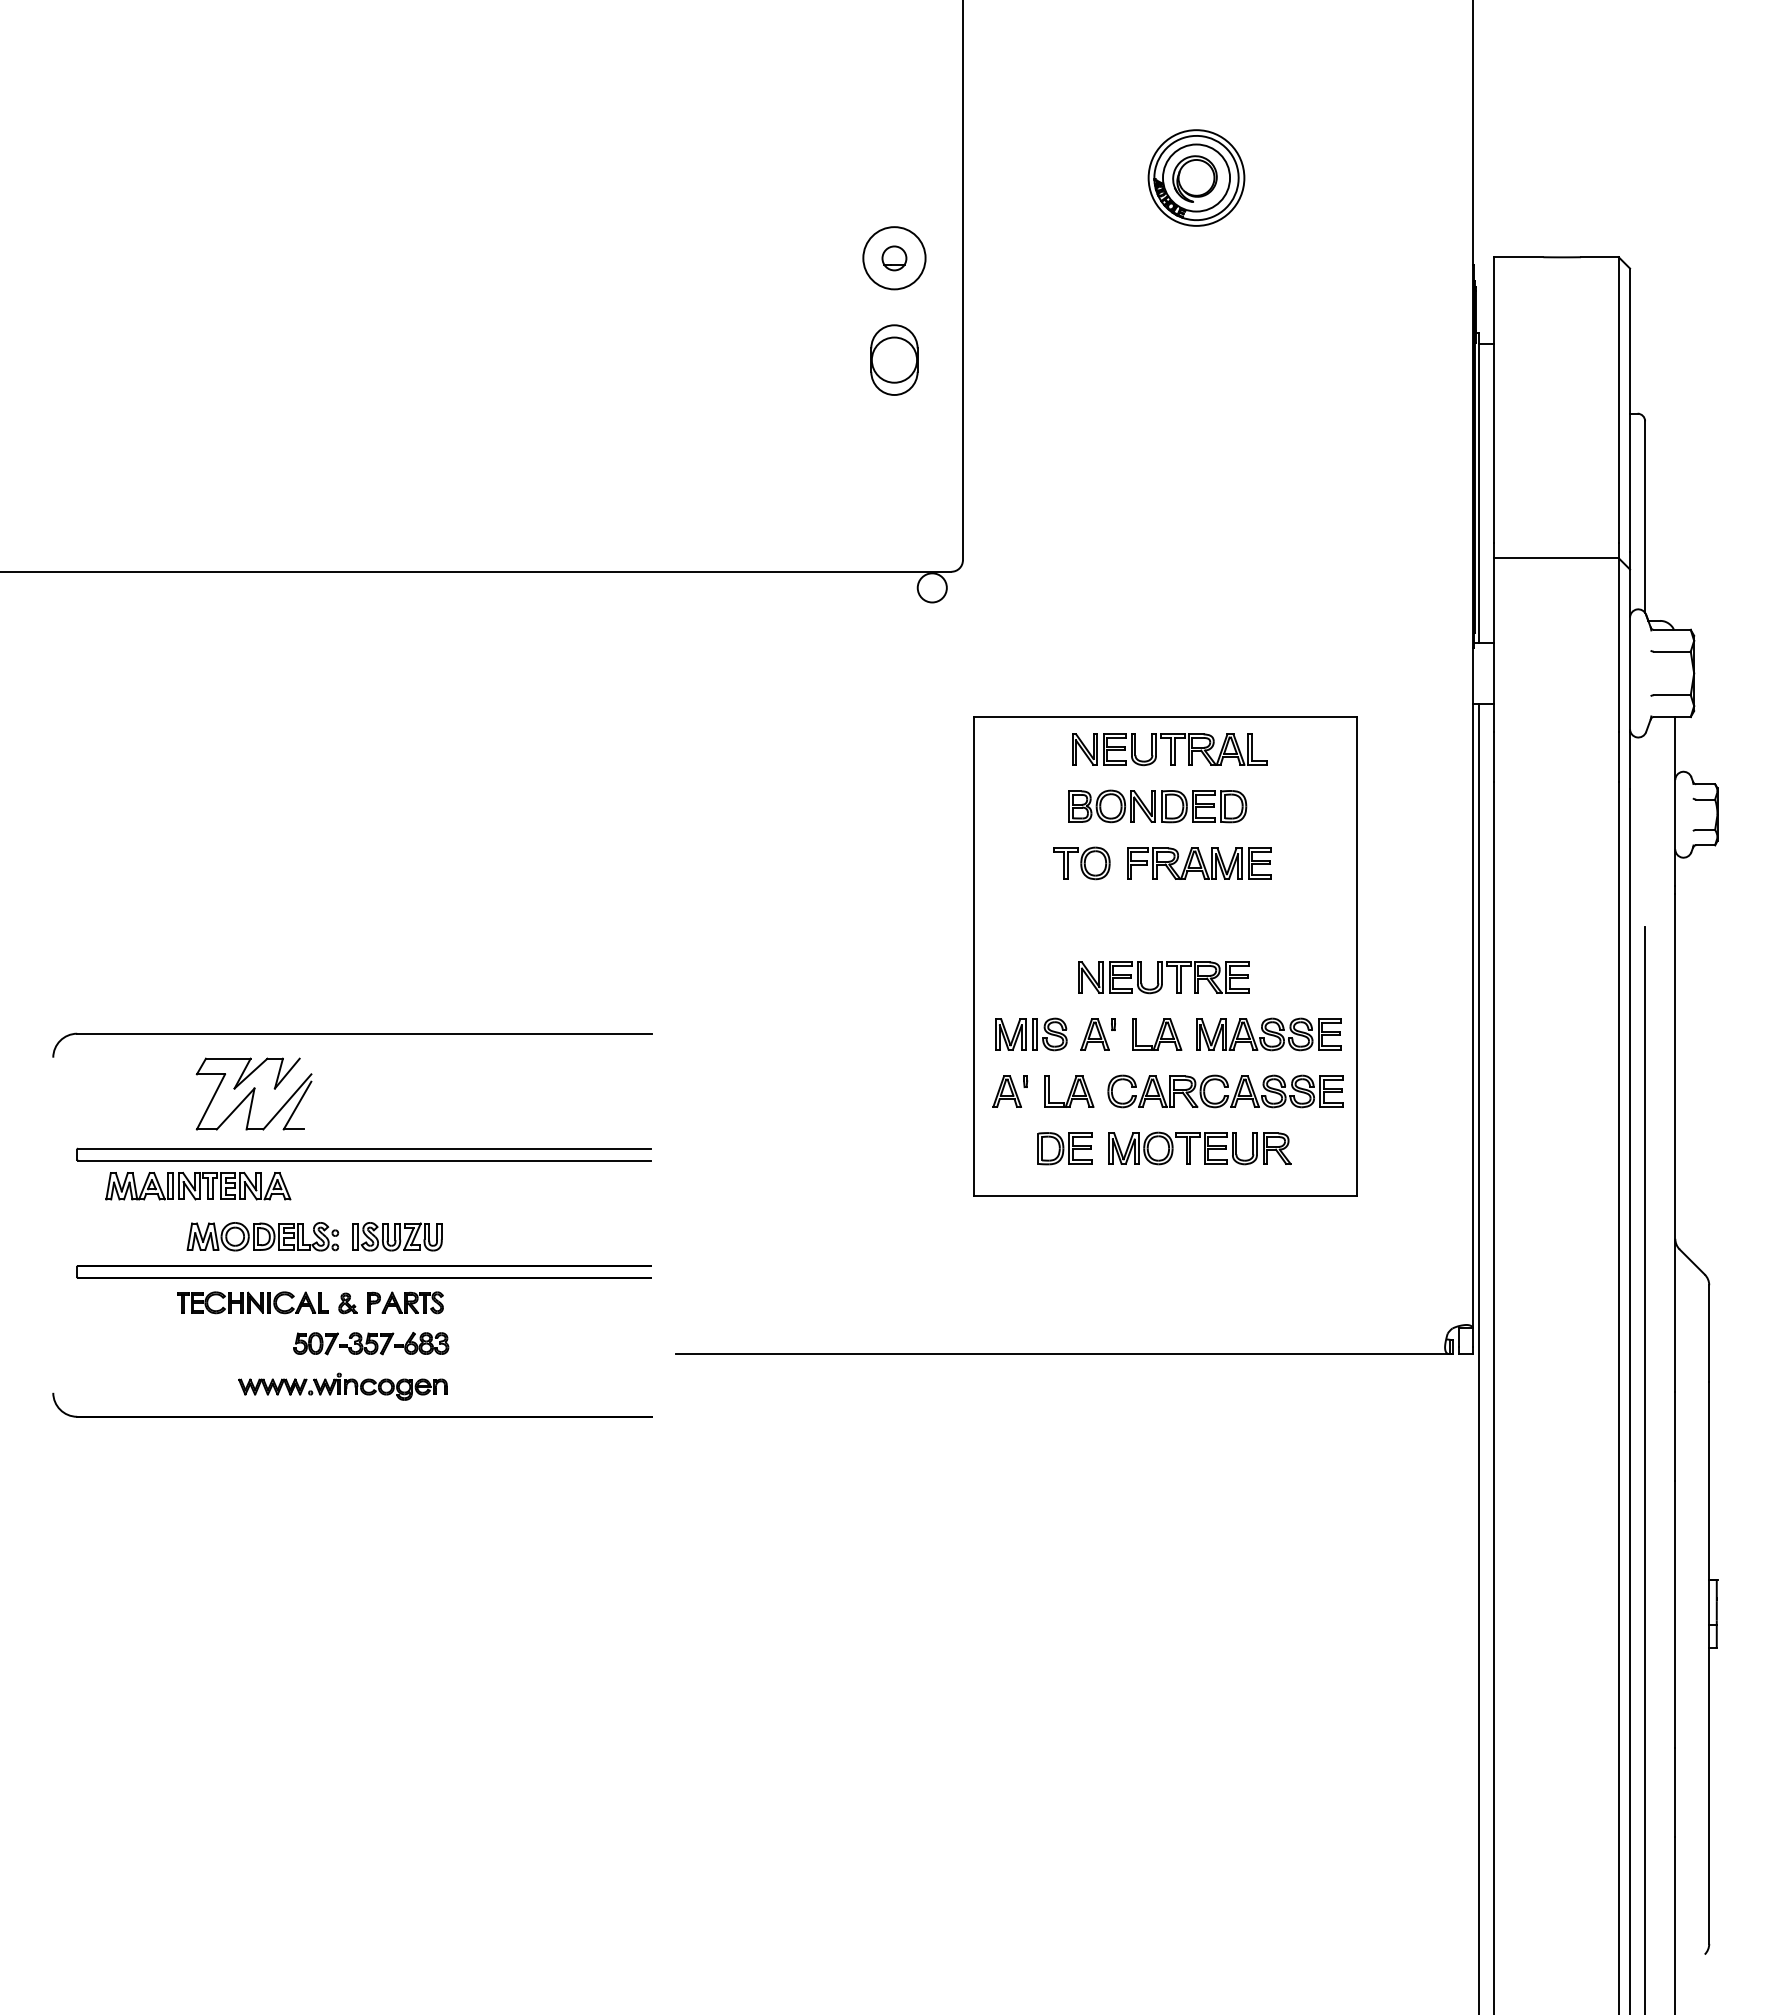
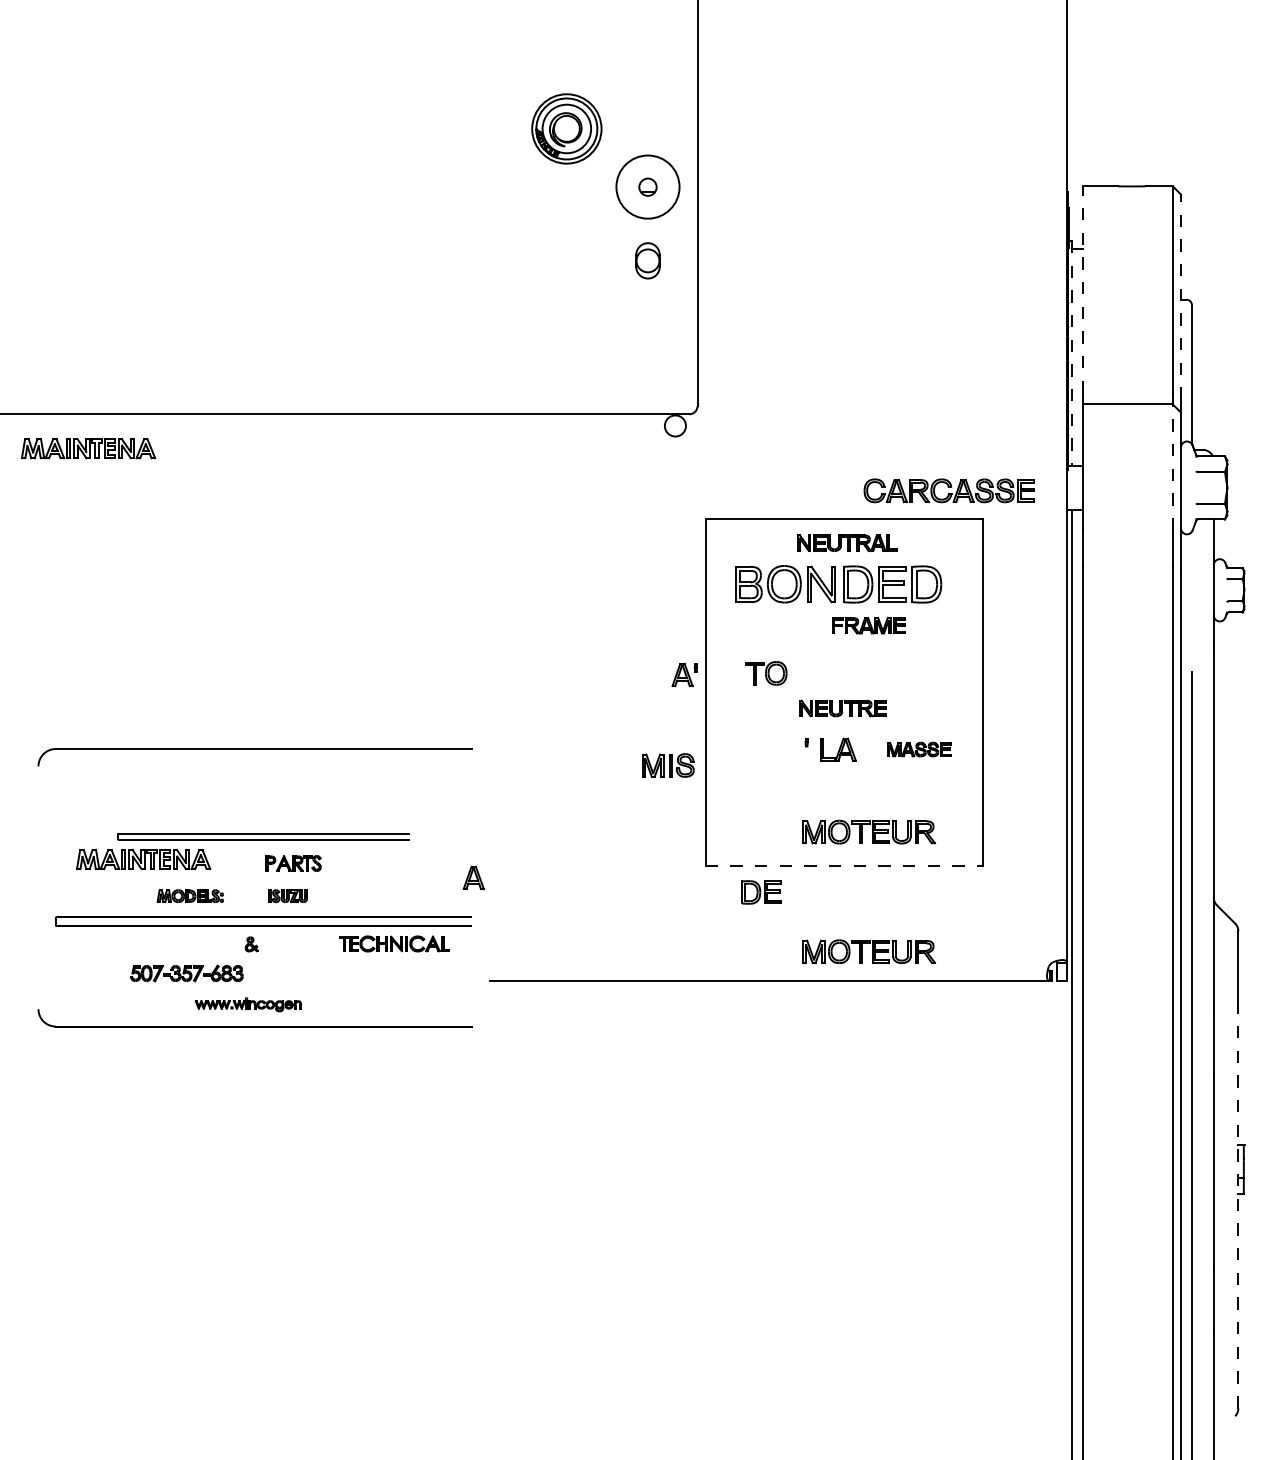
part: (1196, 177) -> (566, 128), moved
circle: (894, 258) -> (648, 187), size x1.4
part: (894, 359) -> (648, 260), size x0.7
line: (1494, 399) -> (1082, 289), solid -> dashed
line: (1630, 410) -> (1181, 297), solid -> dashed
line: (1479, 488) -> (1071, 353), solid -> dashed
part: (122, 619) -> (88, 448), added
line: (1618, 645) -> (1172, 467), solid -> dashed
part: (1169, 749) -> (847, 543), size x0.7
part: (1157, 806) -> (838, 584), size x1.6
part: (1081, 863) -> (766, 673), moved
part: (1199, 863) -> (869, 625), size x0.7
part: (1163, 977) -> (842, 708), size x0.7
part: (1031, 1034) -> (668, 765), moved
part: (1094, 1034) -> (473, 877), moved
part: (1268, 1034) -> (919, 749), size x0.6
part: (1010, 1091) -> (684, 674), moved
part: (1069, 1091) -> (774, 790), removed
part: (1225, 1091) -> (949, 490), moved
part: (253, 1093) -> (183, 792), removed
part: (1064, 1148) -> (761, 892), moved
part: (363, 1154) -> (263, 836), size x0.7
line: (1165, 1195) -> (844, 866), solid -> dashed
part: (262, 1236) -> (190, 895), size x0.6
part: (397, 1236) -> (287, 895), size x0.6
part: (252, 1302) -> (394, 943), moved
part: (405, 1302) -> (293, 863), moved
part: (1199, 1313) -> (869, 951), added
part: (371, 1343) -> (187, 973), moved
part: (342, 1386) -> (248, 1004), size x0.7
line: (1709, 1662) -> (1238, 1204), solid -> dashed

